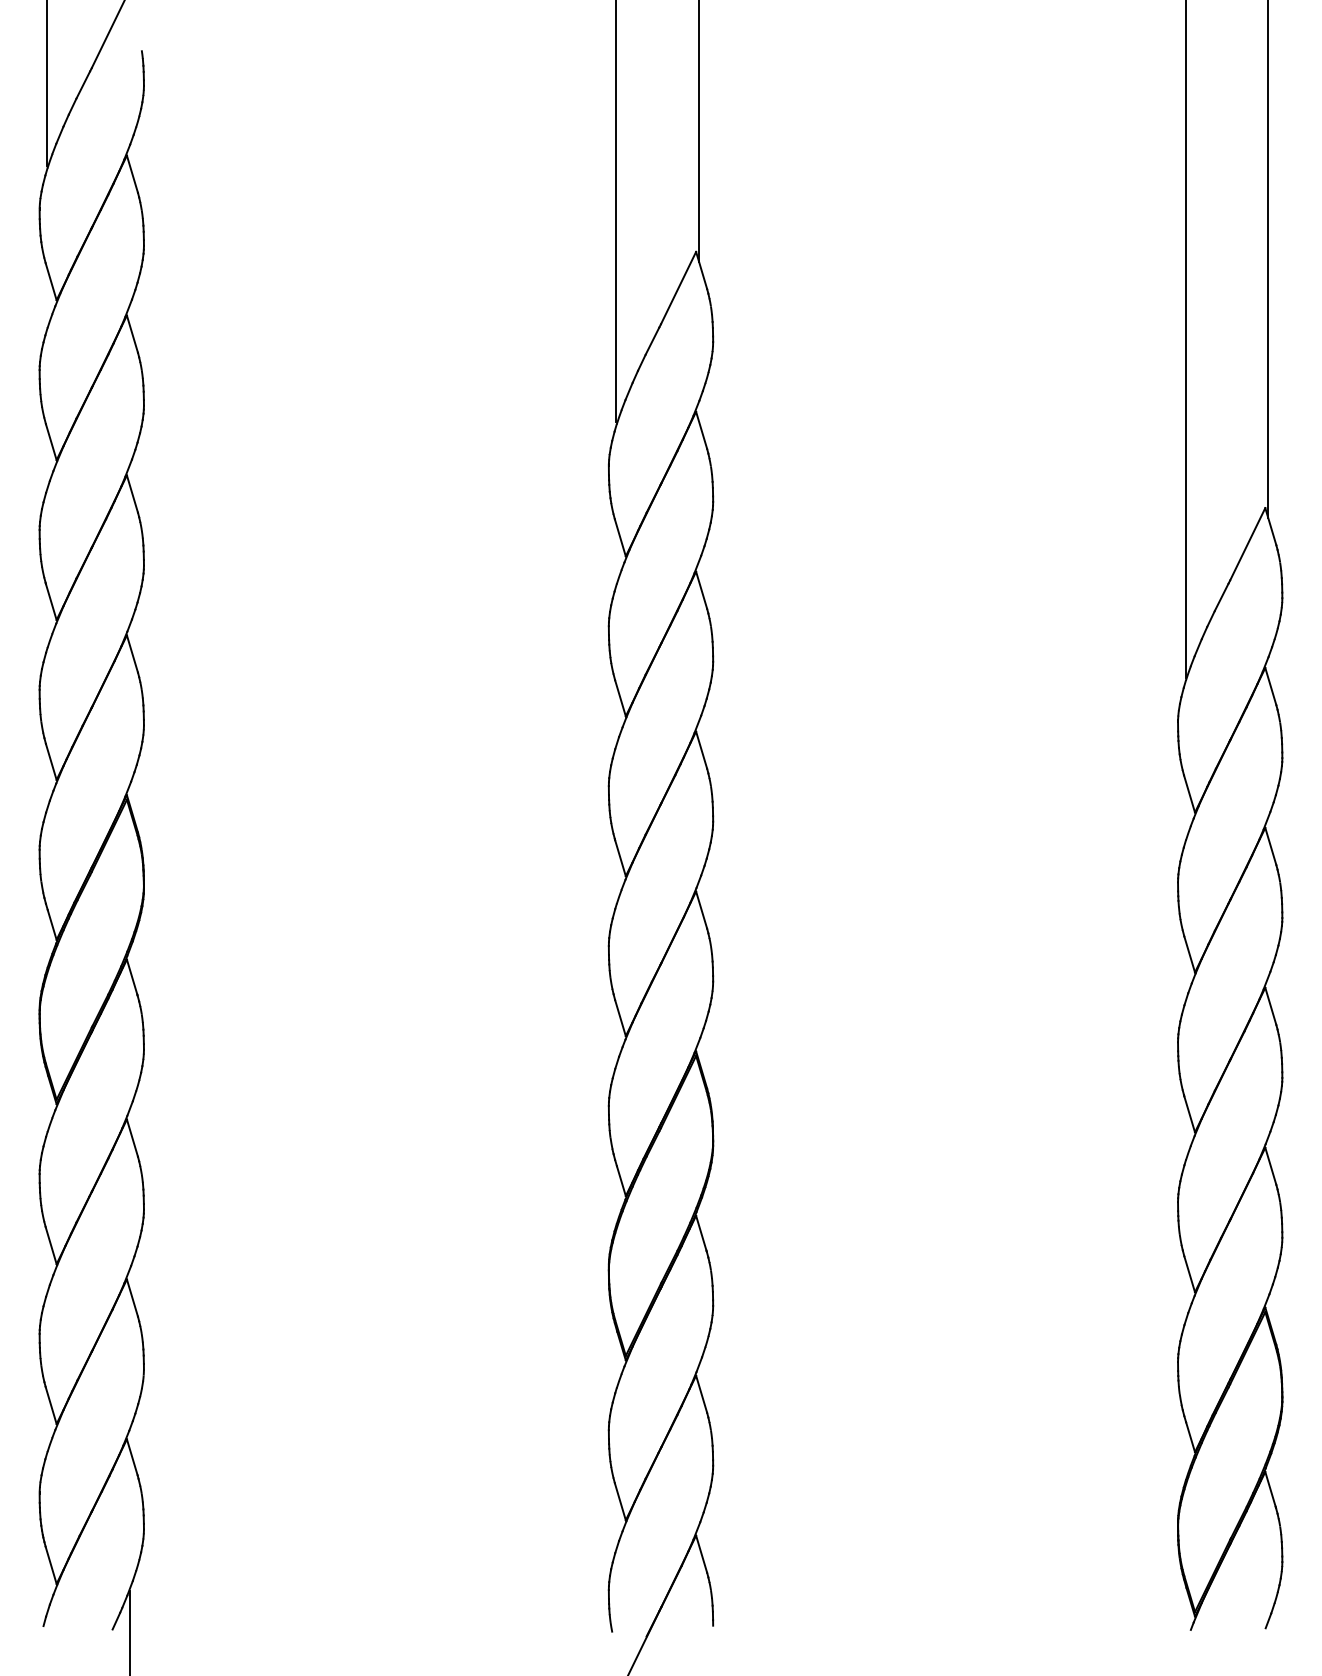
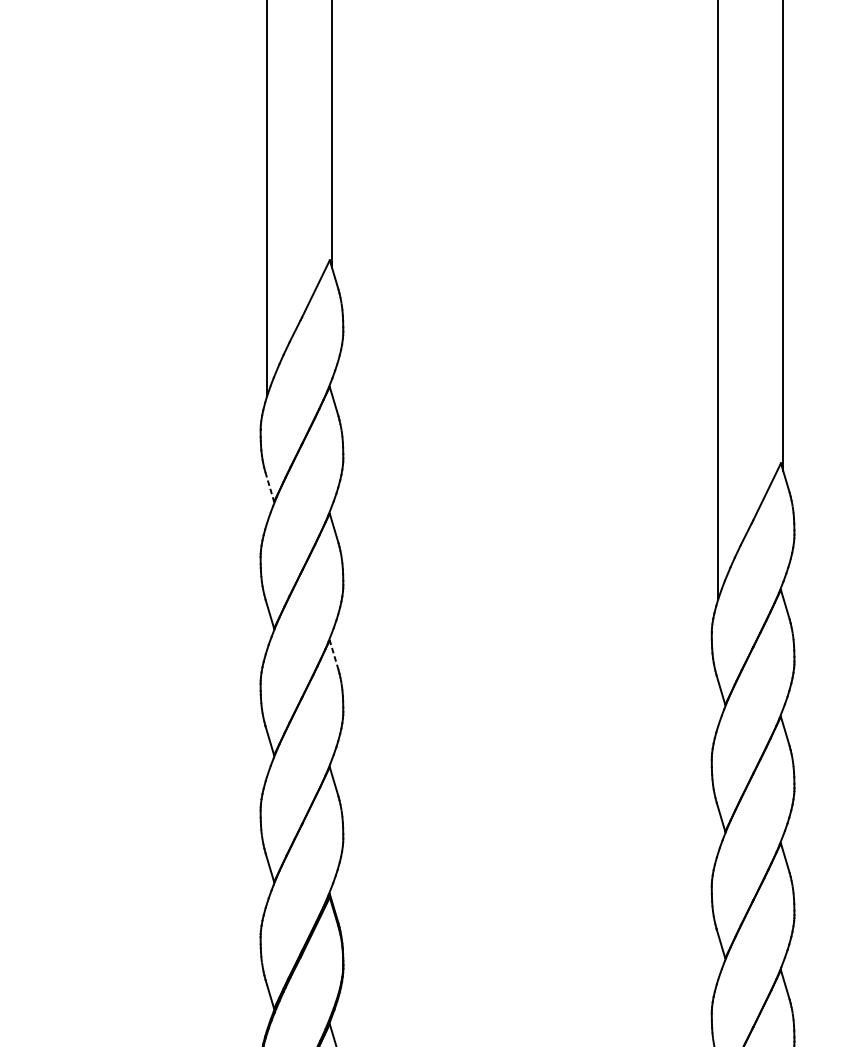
line: (620, 538) -> (269, 487), solid -> dashed
line: (701, 749) -> (334, 654), solid -> dashed

